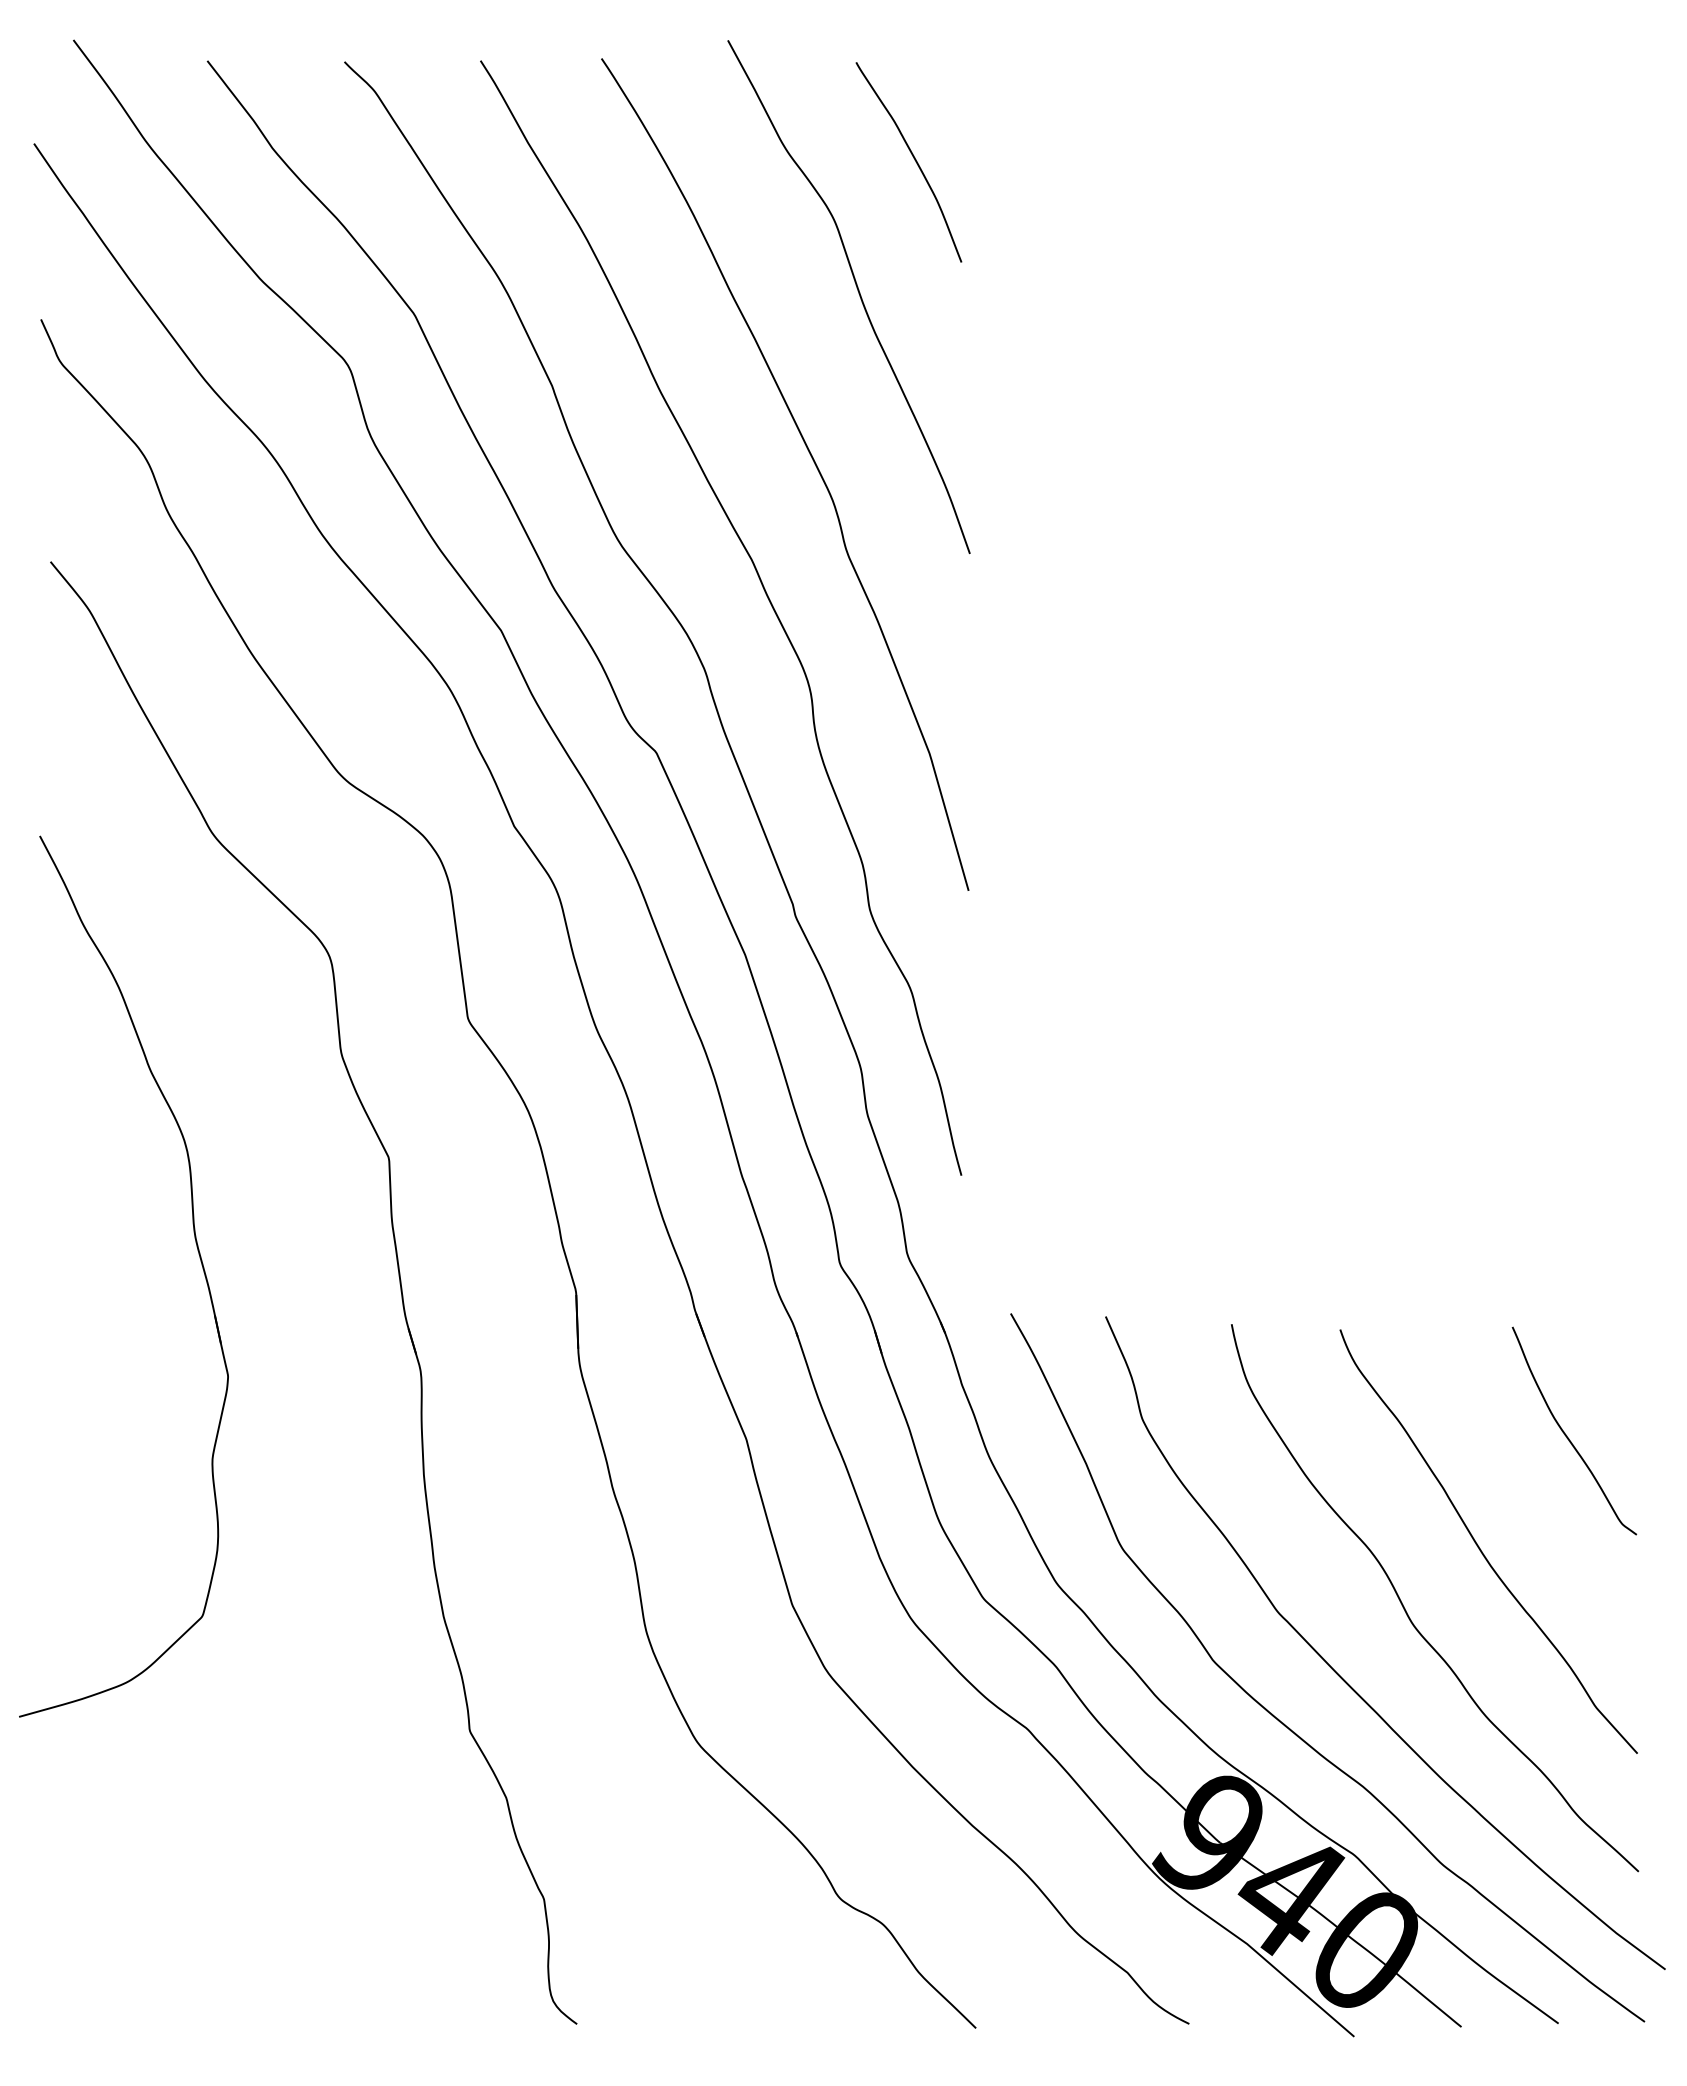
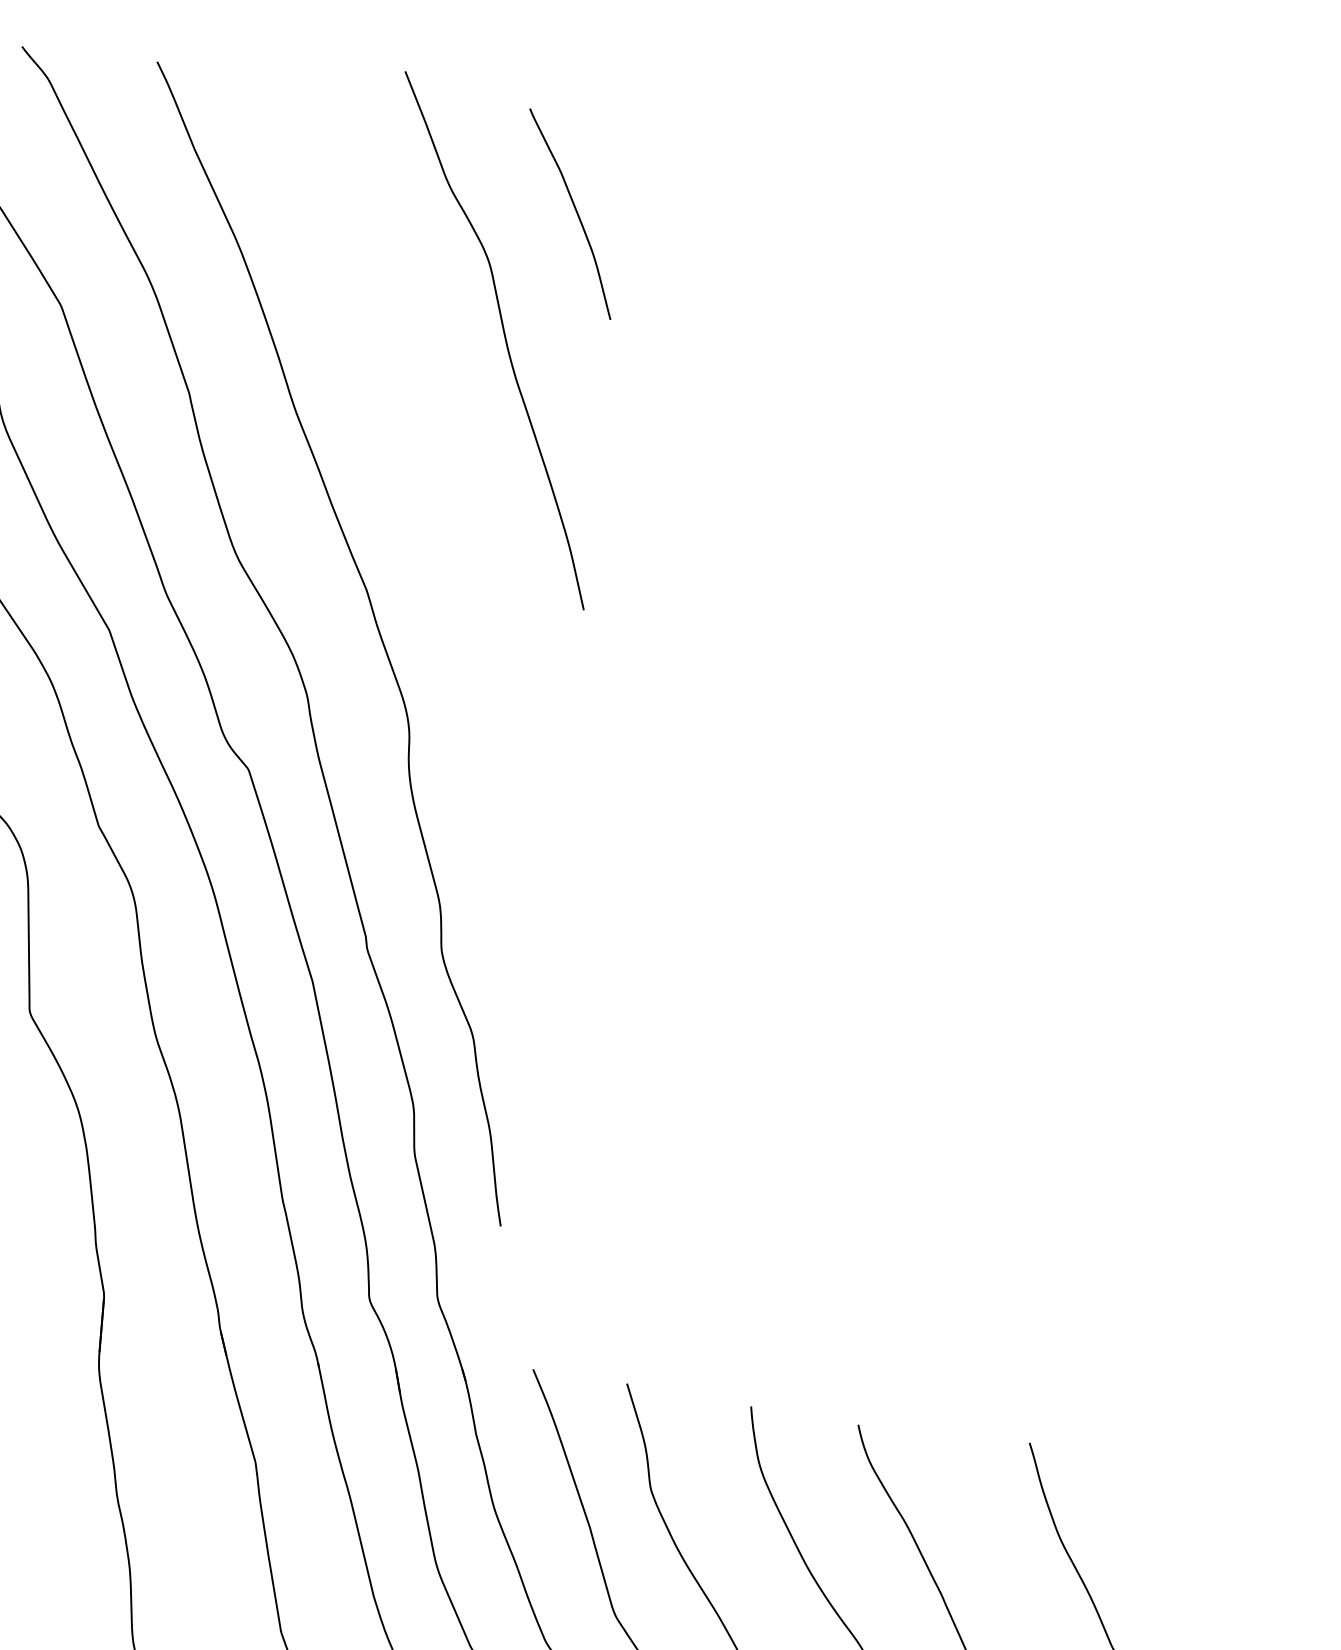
curve: (812, 460) -> (438, 498), removed

